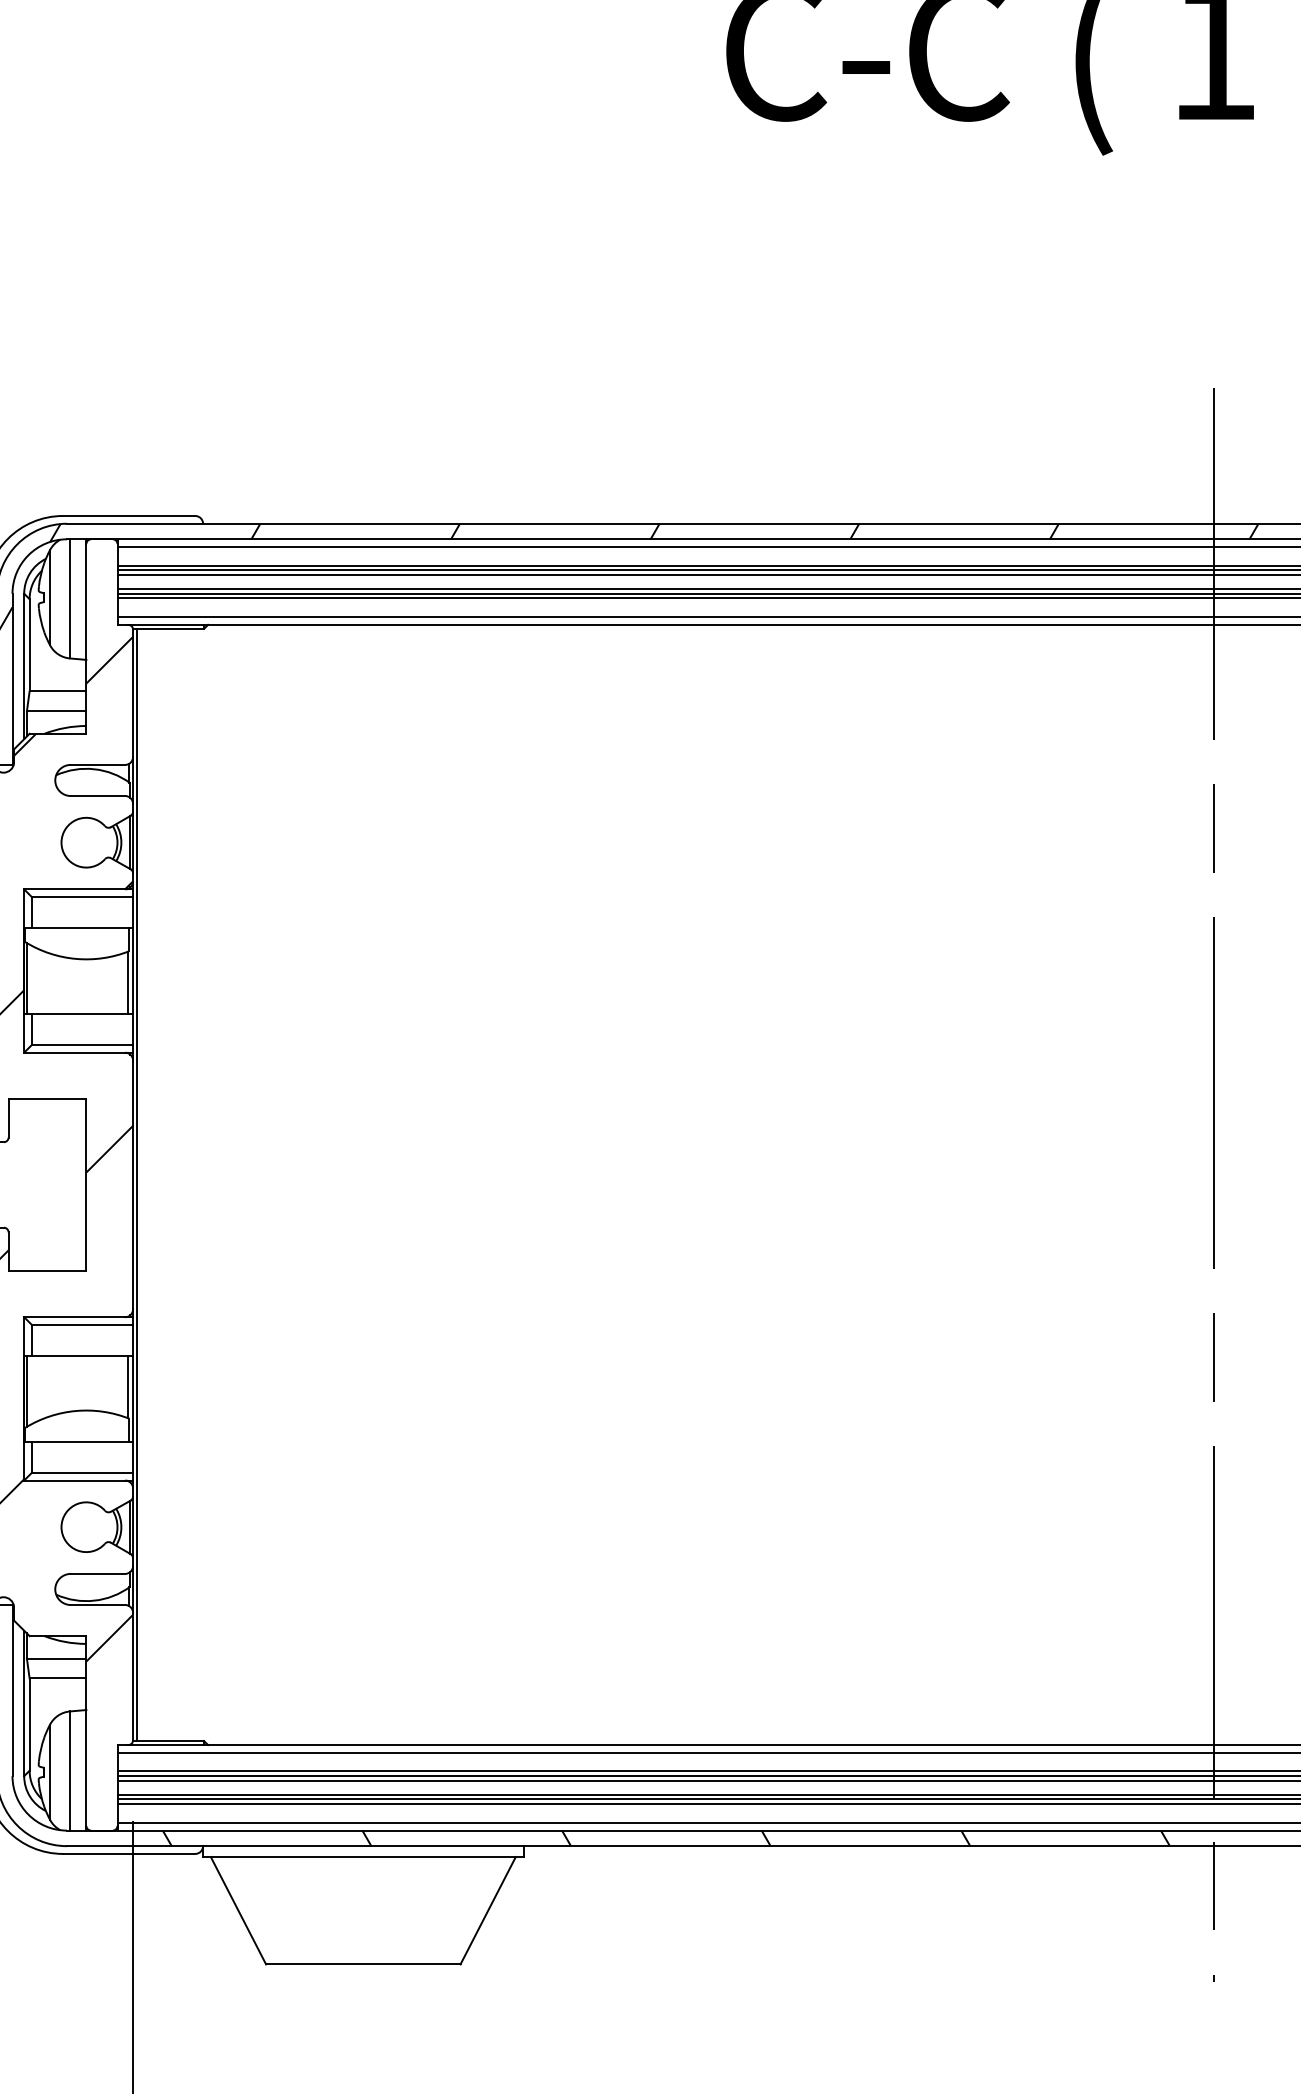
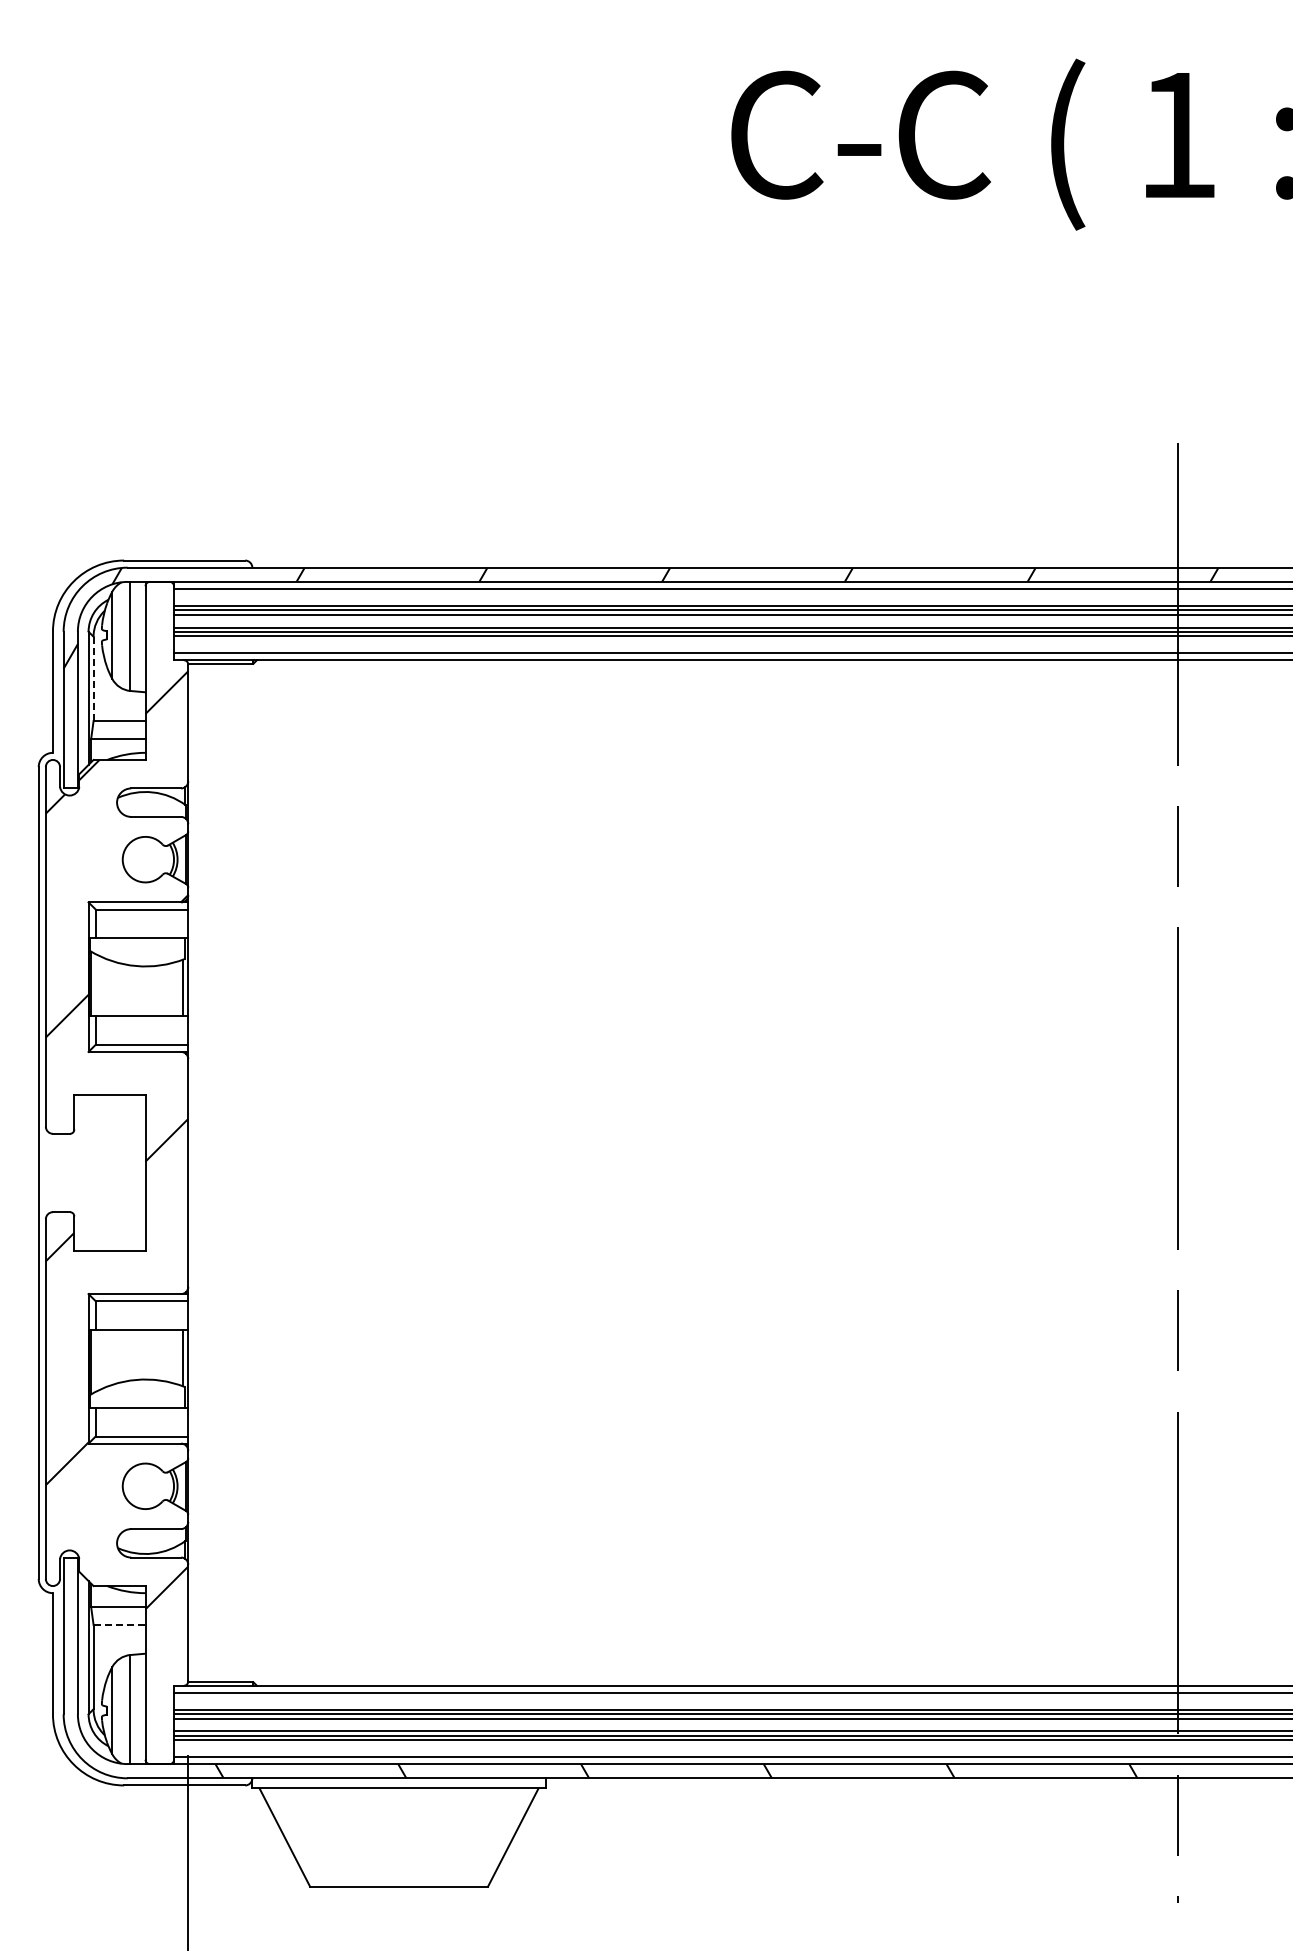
line: (29, 645) -> (93, 679), solid -> dashed
line: (136, 1184) -> (191, 1172), removed
line: (57, 1678) -> (119, 1624), solid -> dashed

